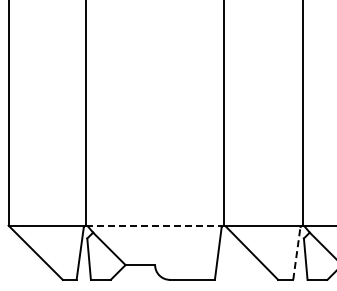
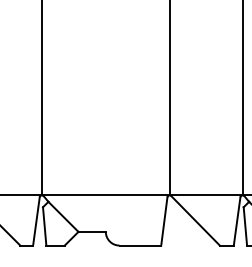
line: (155, 225) -> (106, 195), dashed -> solid
line: (296, 253) -> (236, 221), dashed -> solid

